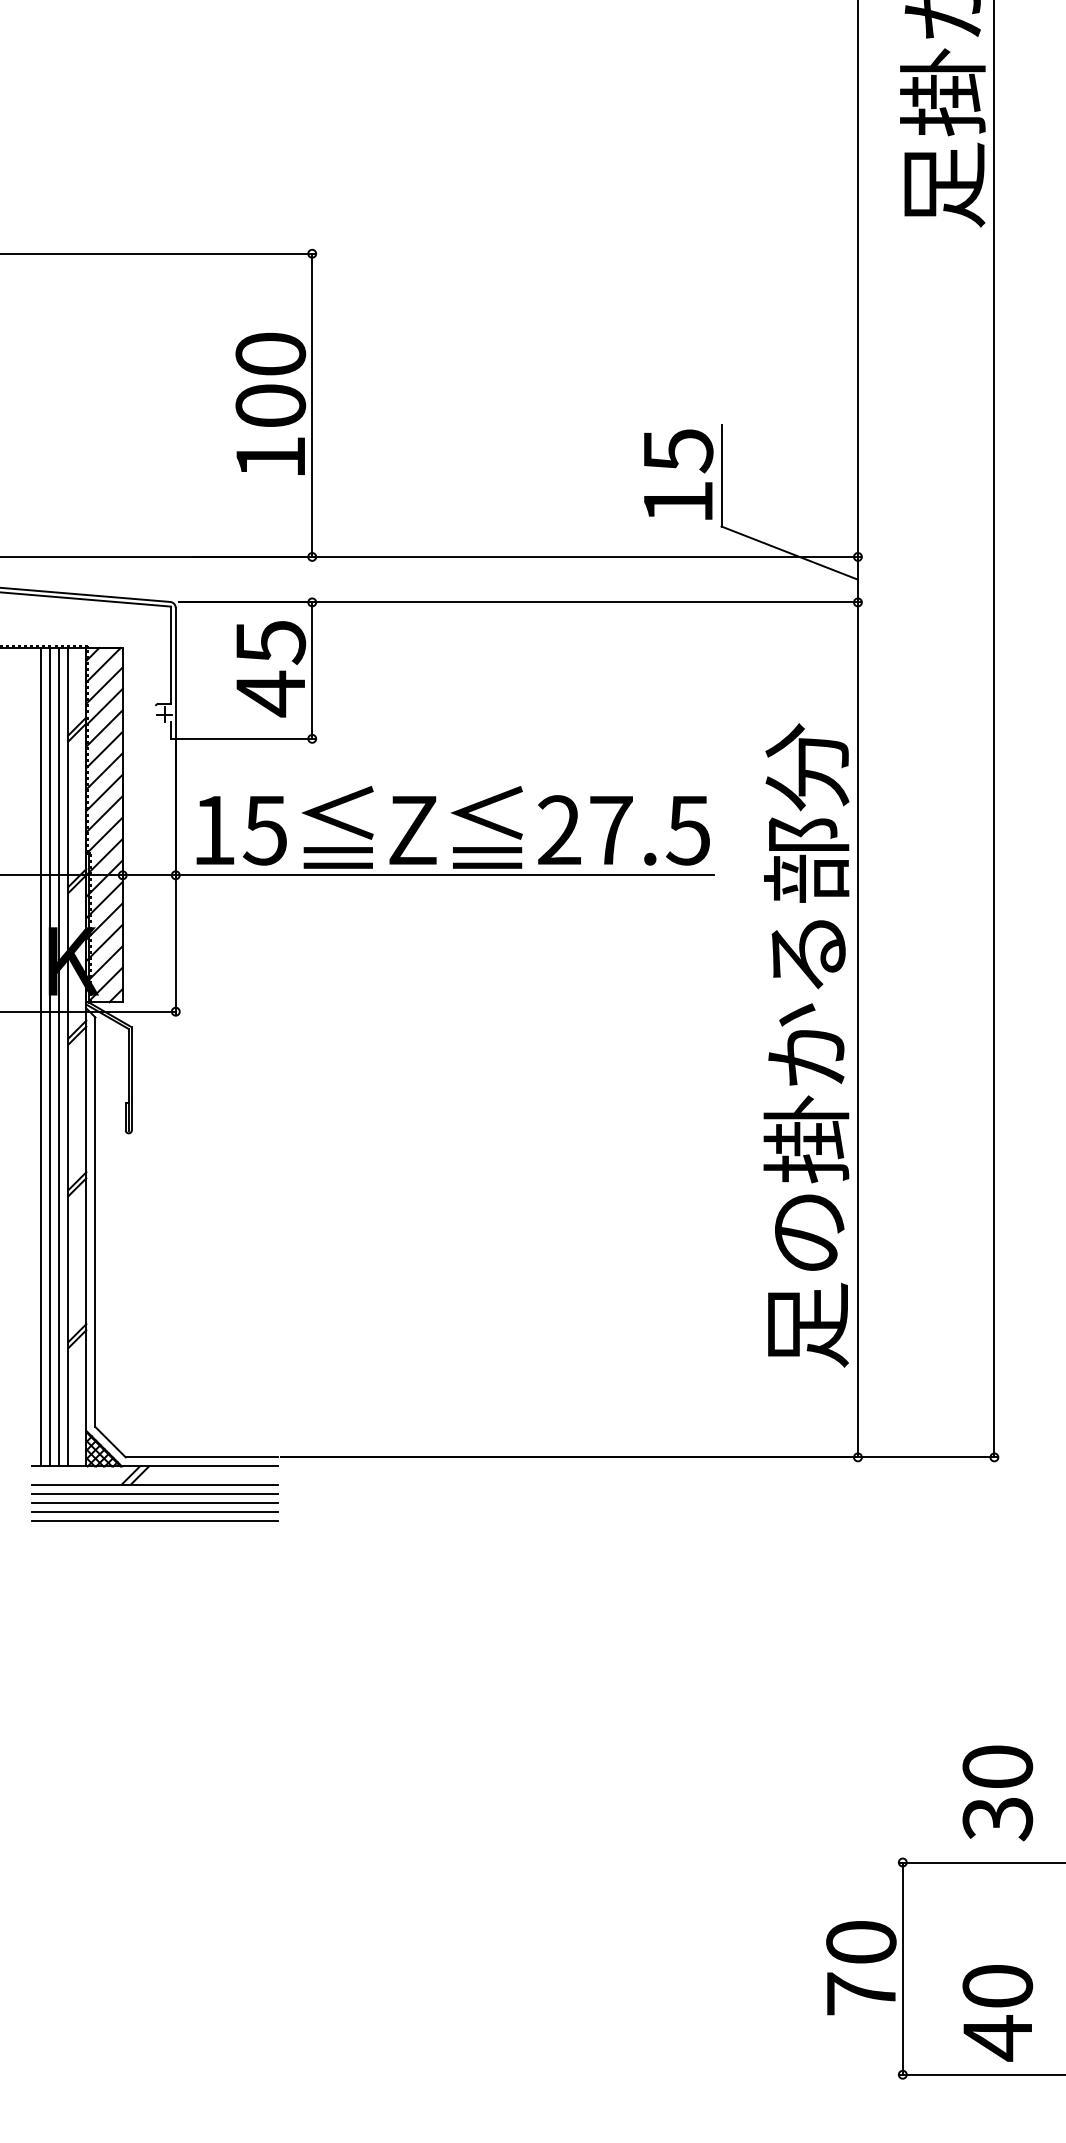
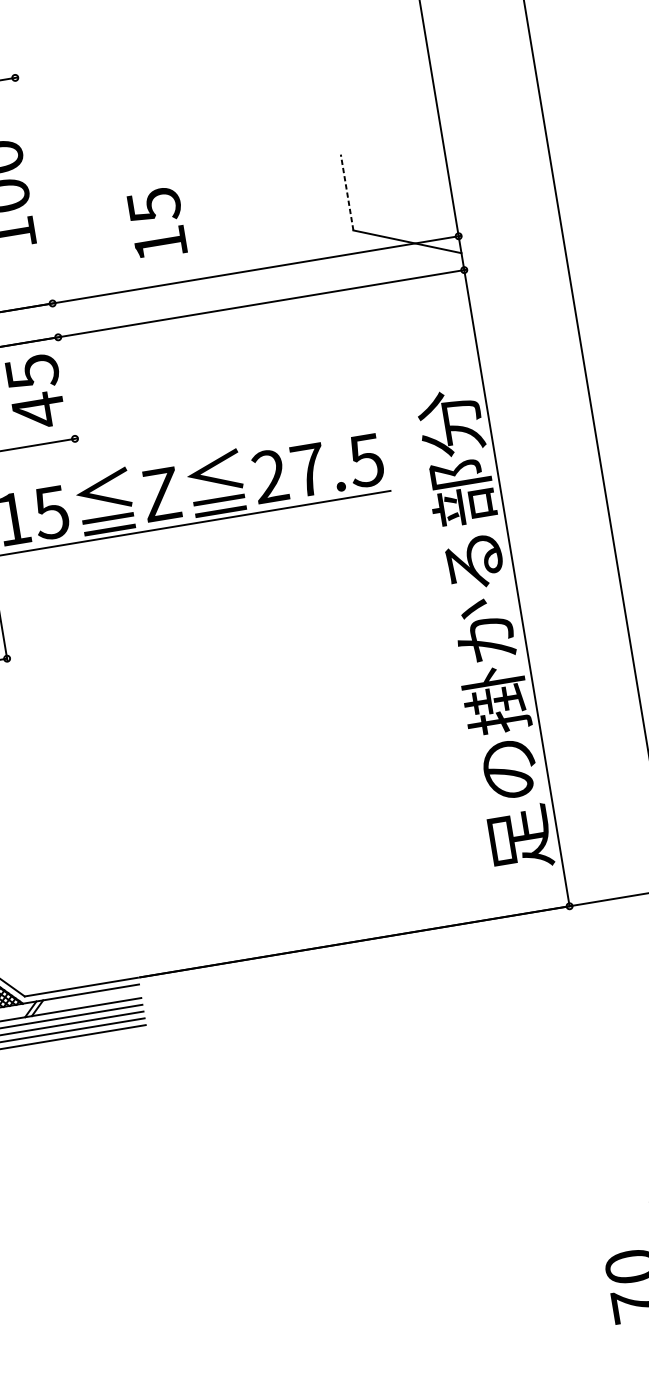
line: (312, 404) -> (34, 190), removed
text: (678, 474) -> (157, 223), moved
line: (721, 475) -> (347, 192), solid -> dashed
line: (312, 670) -> (66, 387), removed
text: (806, 1045) -> (484, 630), moved

